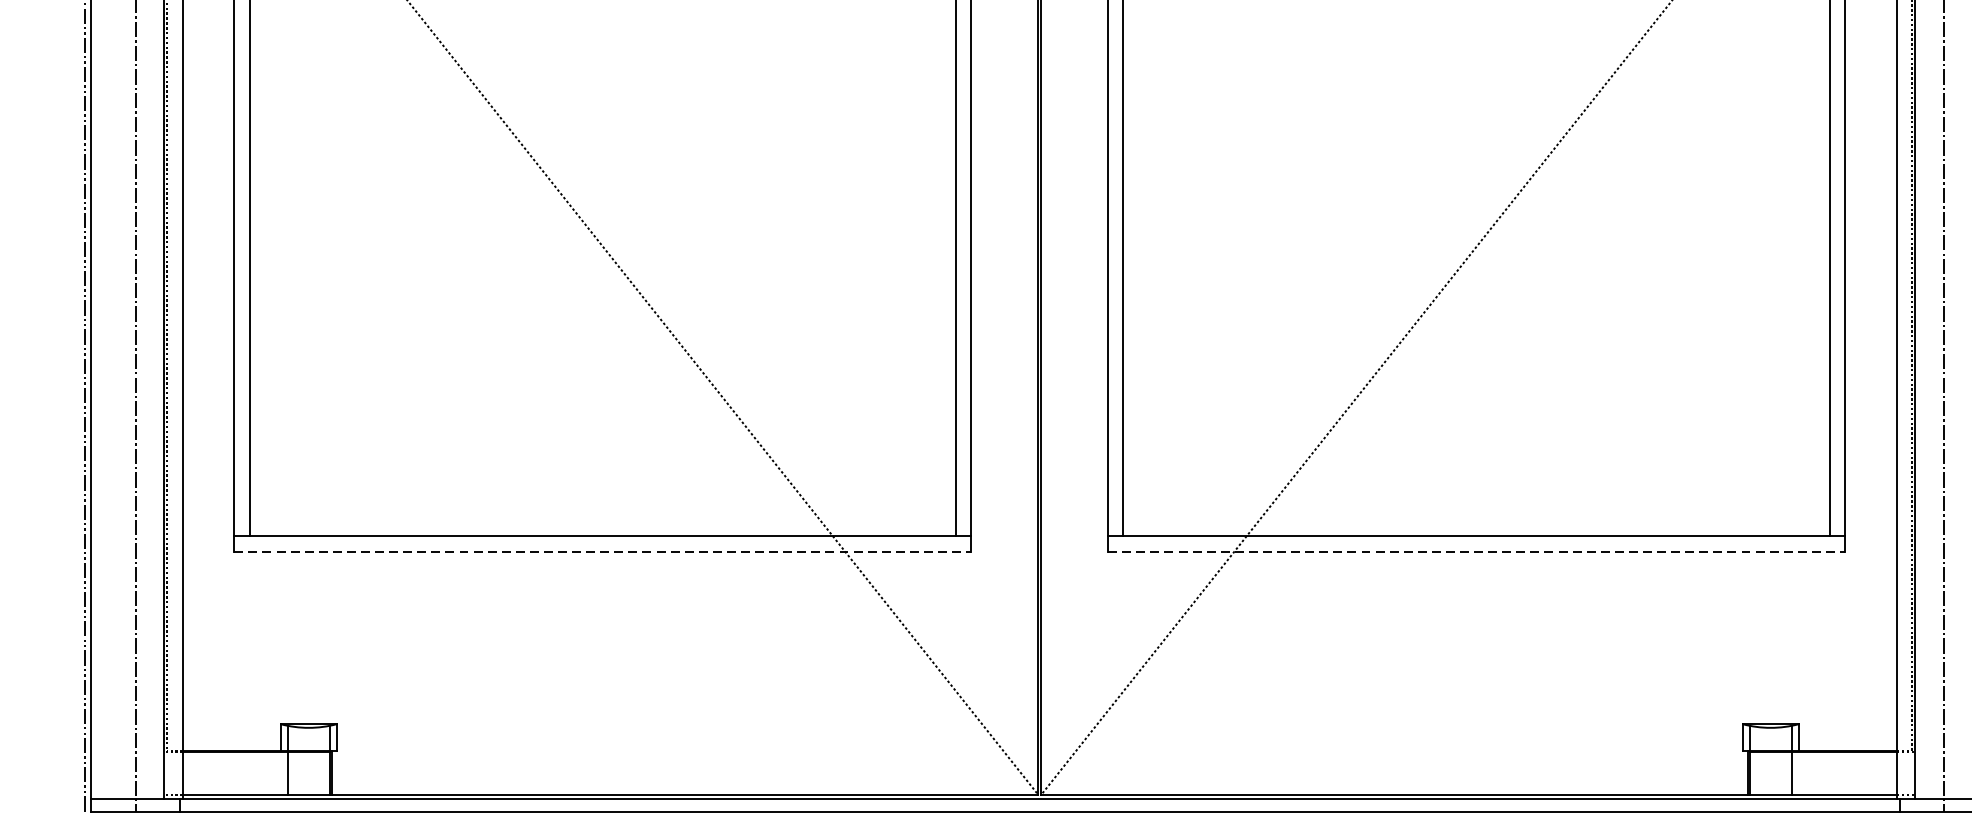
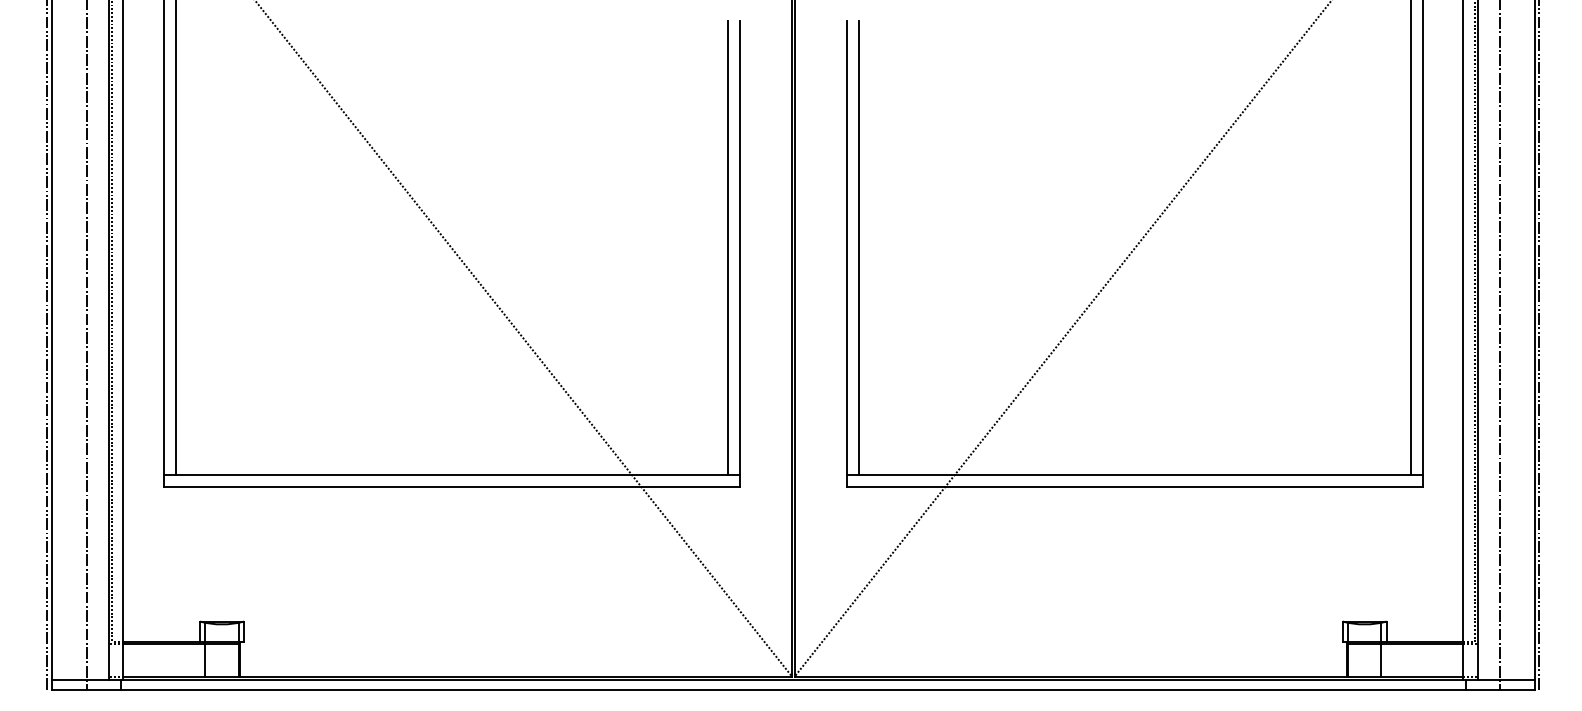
line: (603, 551) -> (452, 486), dashed -> solid
line: (1477, 551) -> (1135, 486), dashed -> solid

